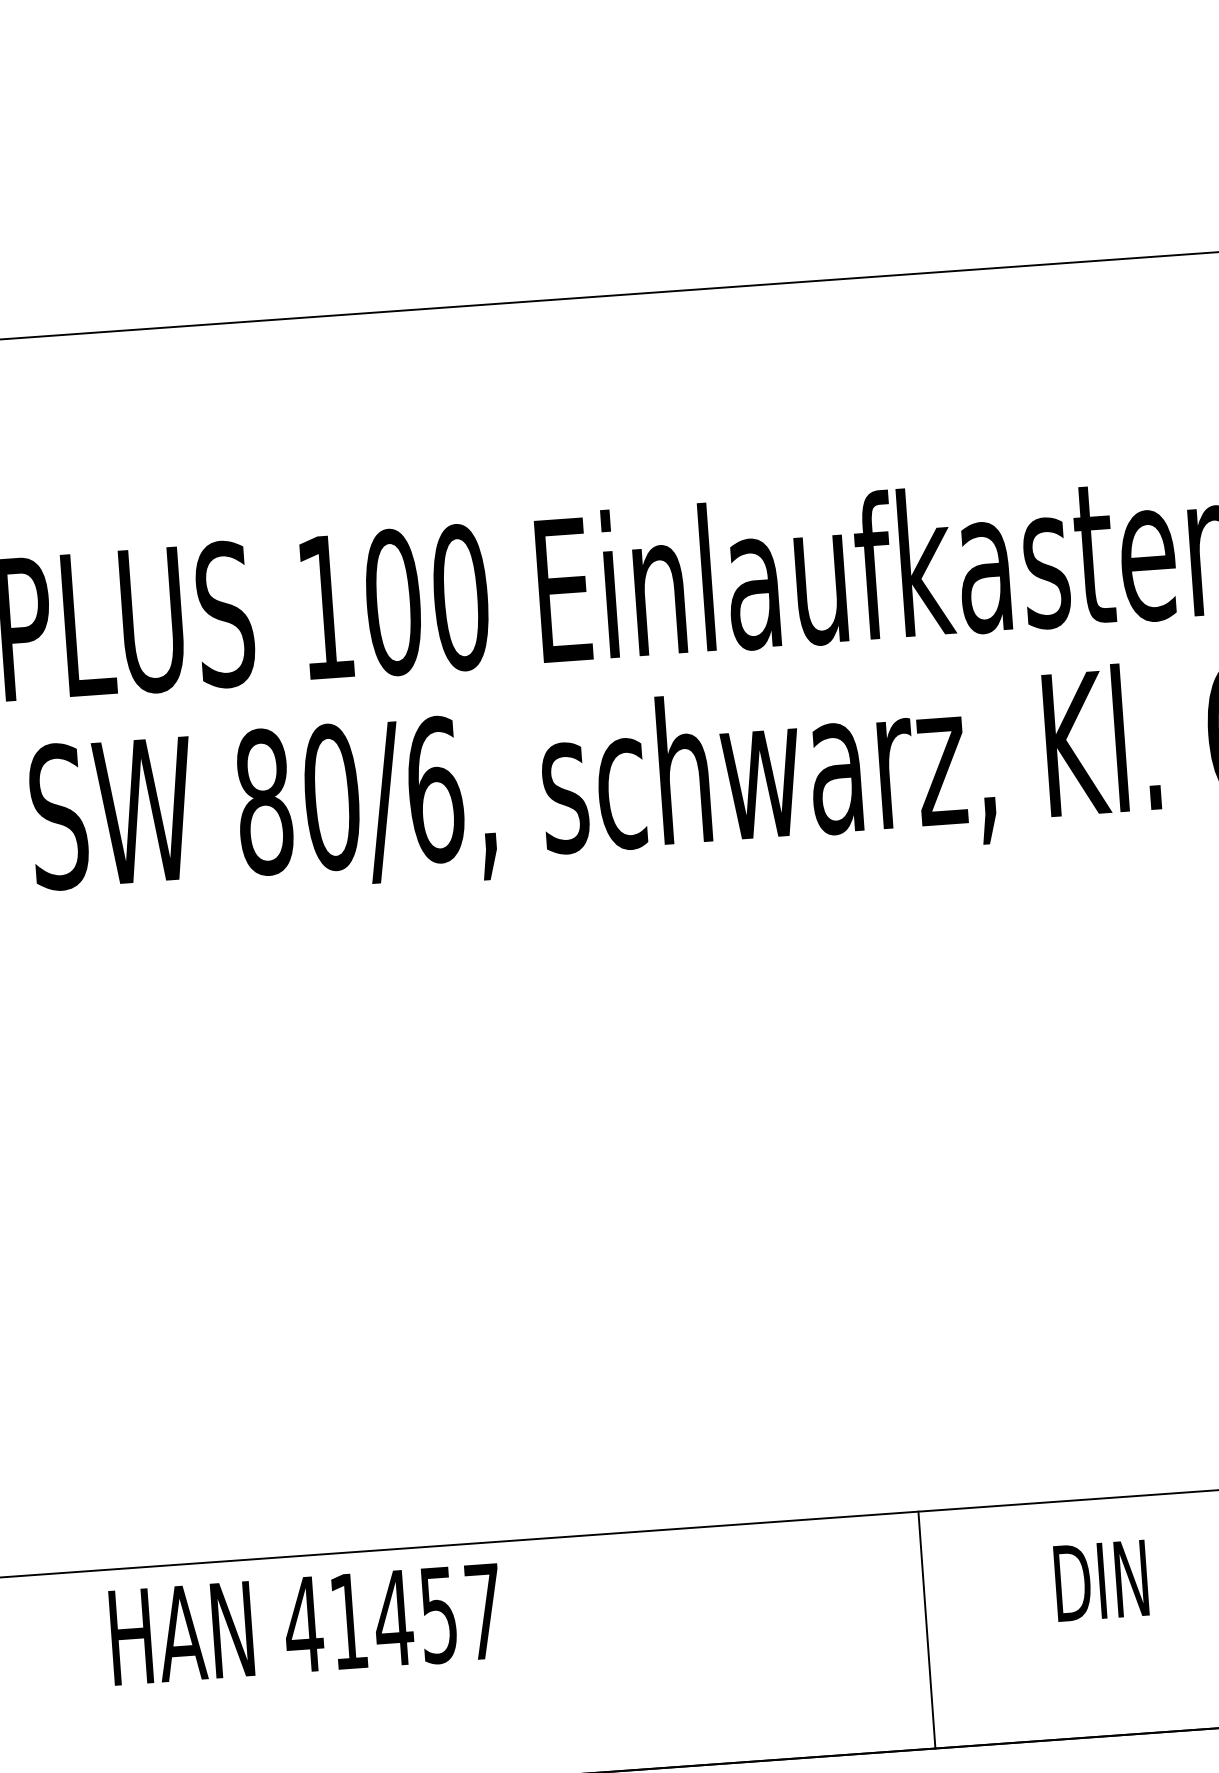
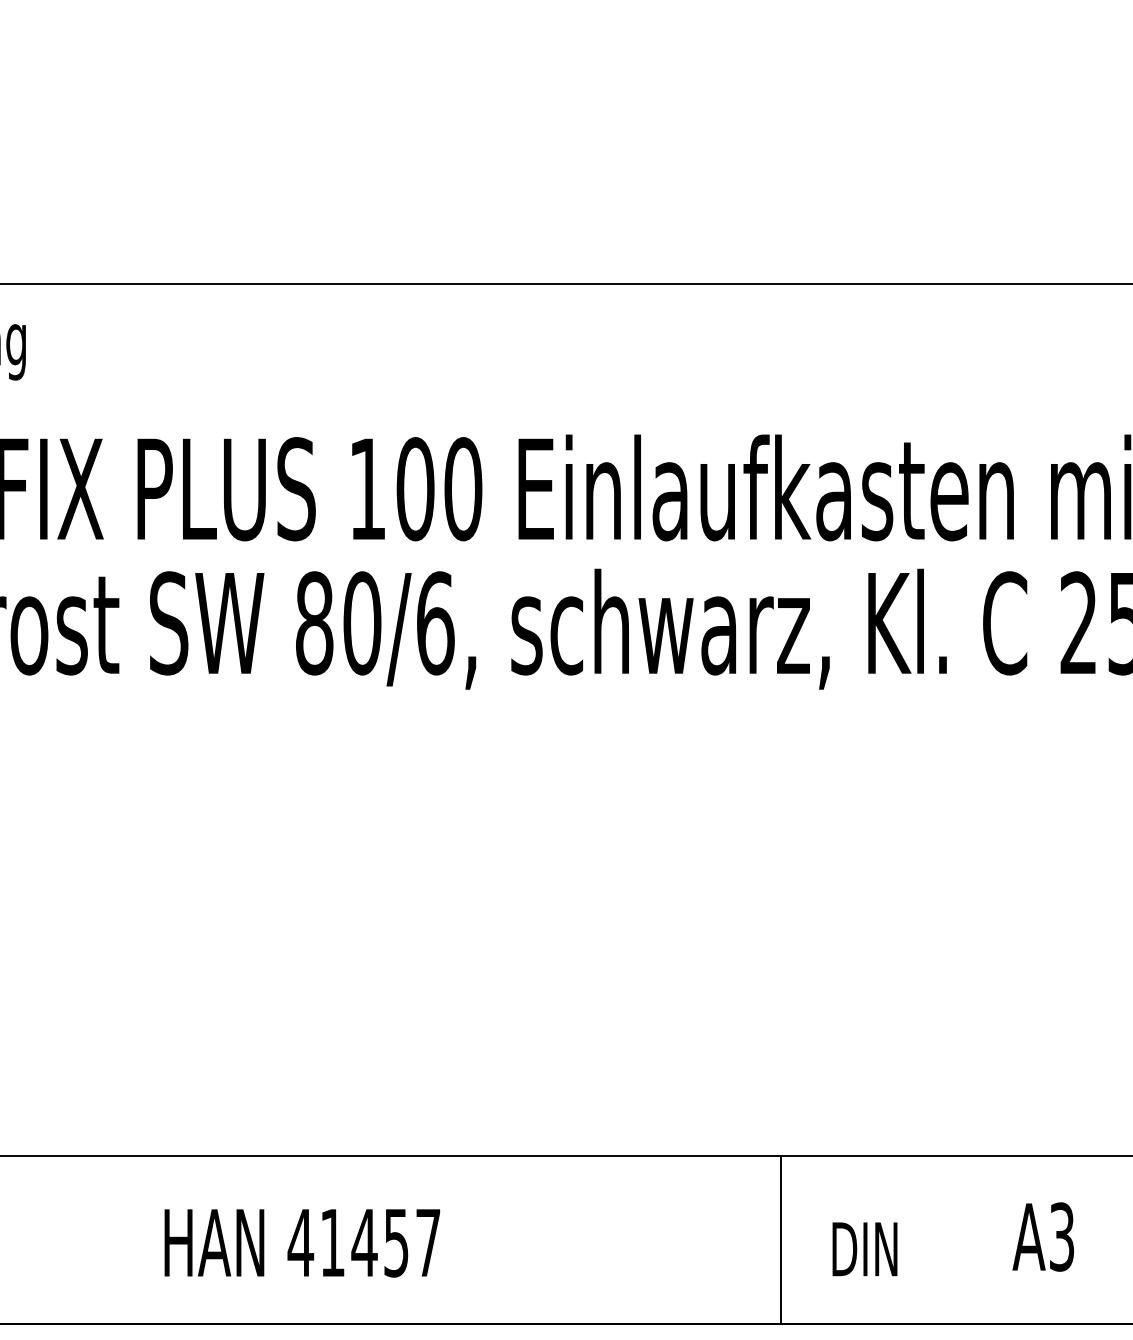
text: (1100, 1581) -> (864, 1249), moved
text: (306, 1625) -> (302, 1243), moved
line: (926, 1630) -> (780, 1240), moved

